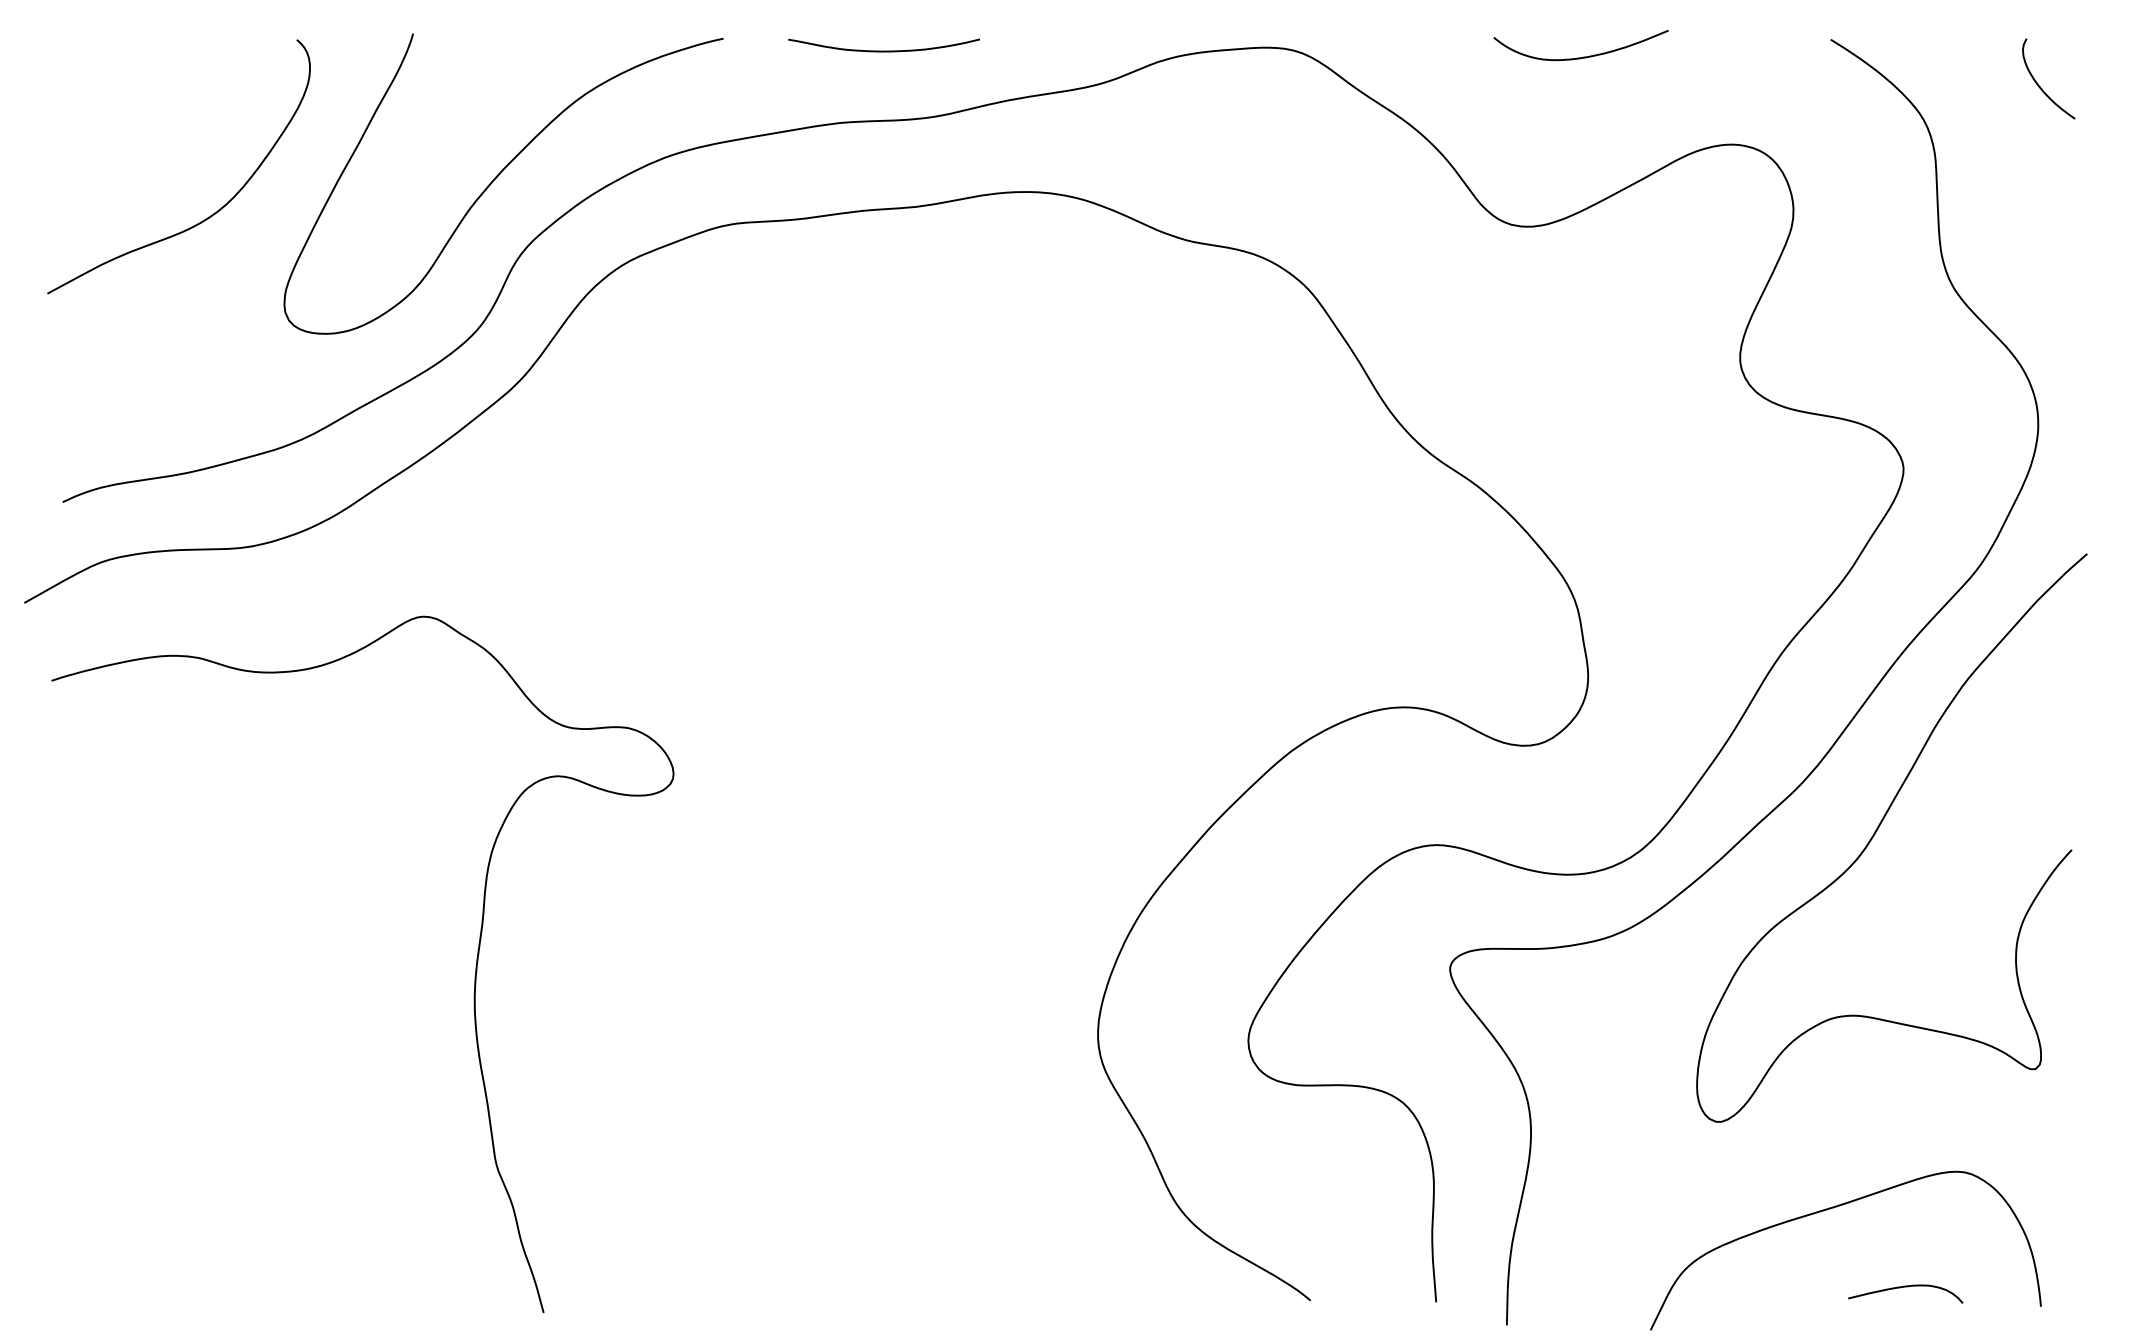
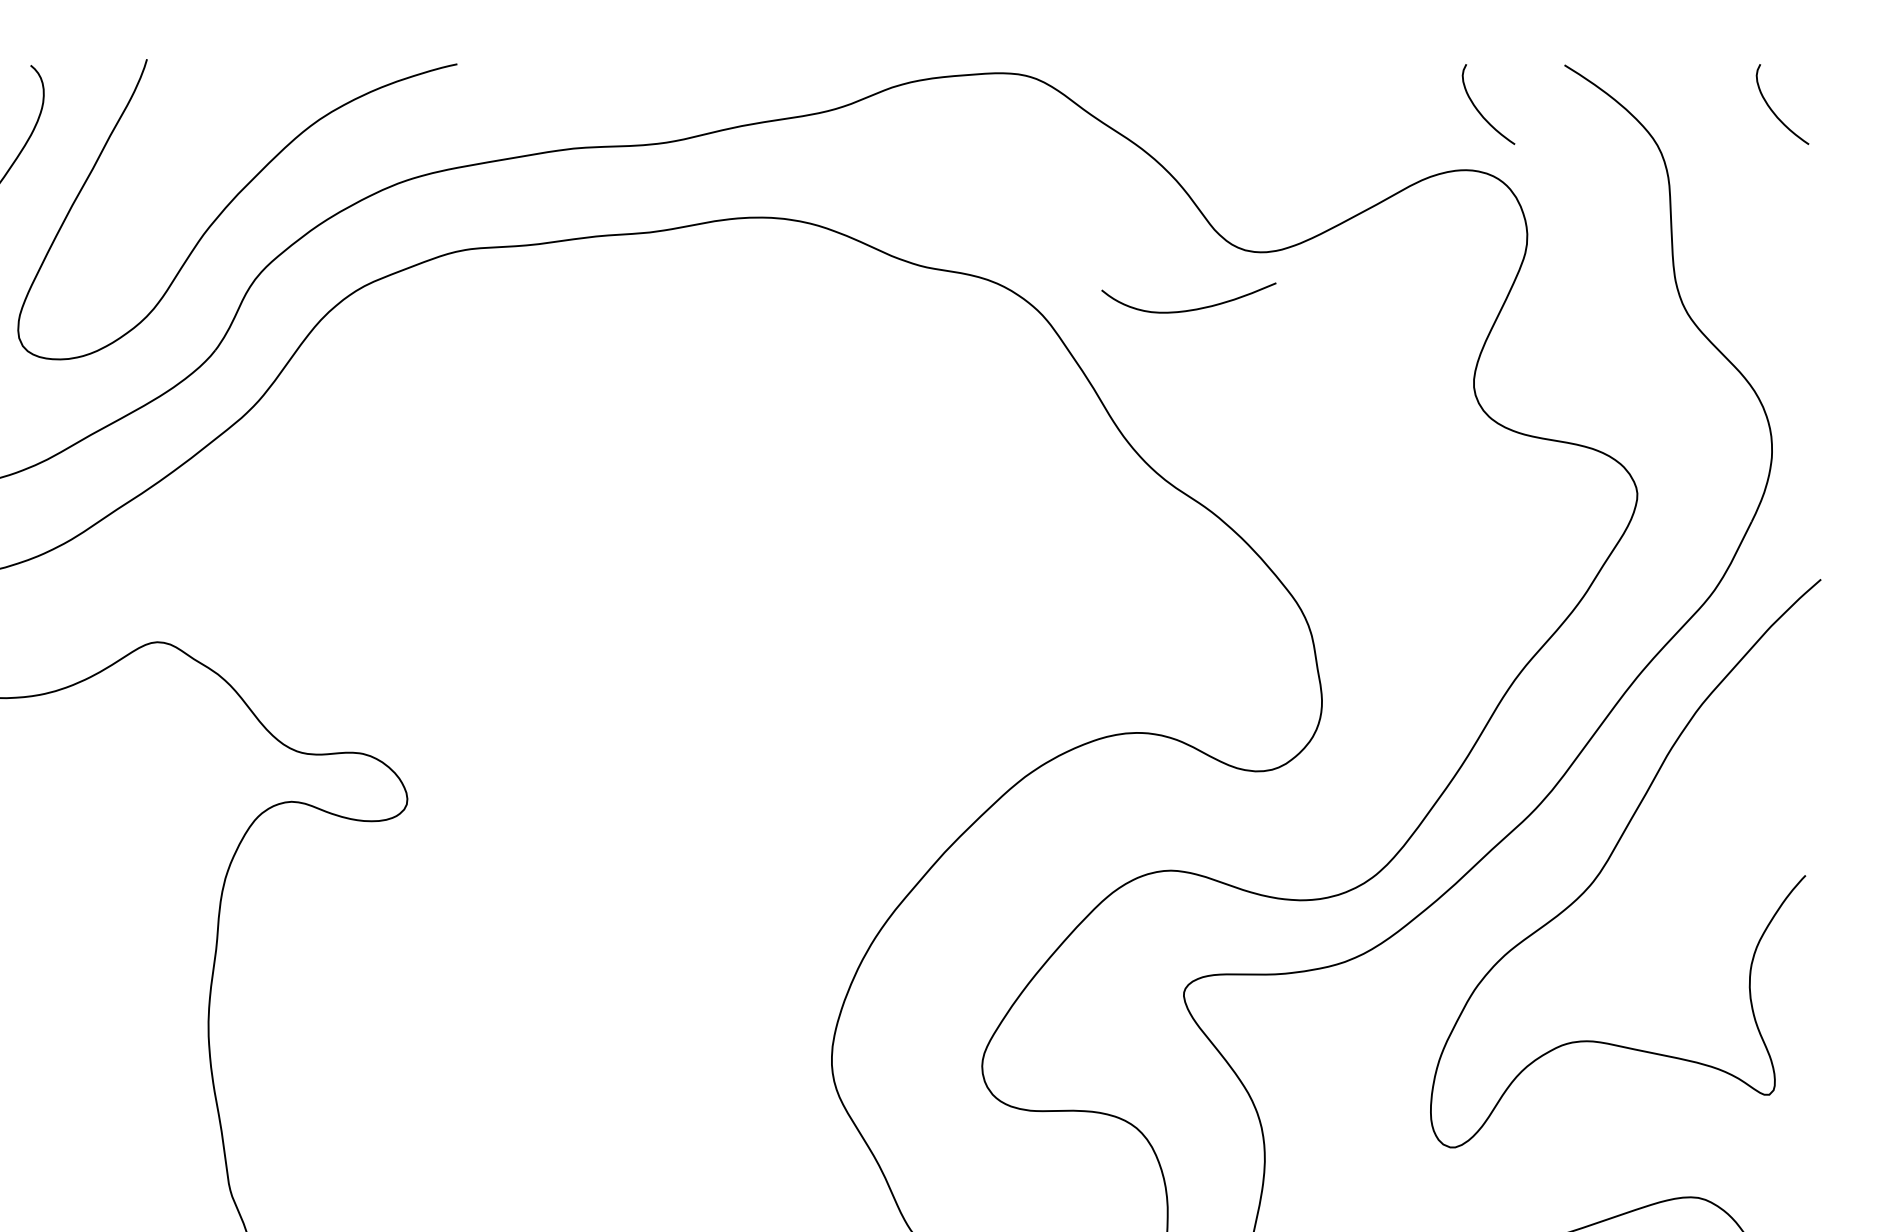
curve: (883, 50) -> (617, 76), removed
curve: (1583, 56) -> (1191, 309), moved
curve: (1744, 83) -> (1478, 109), added

